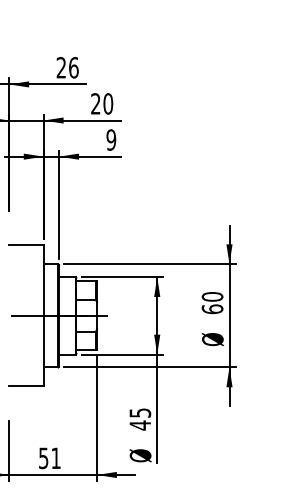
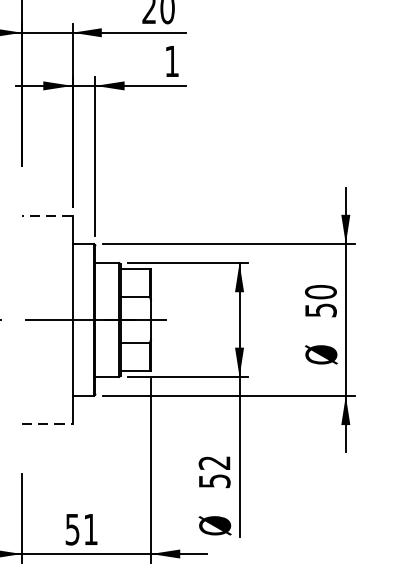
text: (111, 139) -> (172, 60), 9 -> 1
line: (25, 245) -> (45, 216), solid -> dashed
text: (212, 309) -> (320, 310), 60 -> 50
line: (26, 386) -> (47, 423), solid -> dashed
text: (140, 419) -> (214, 472), 45 -> 52

